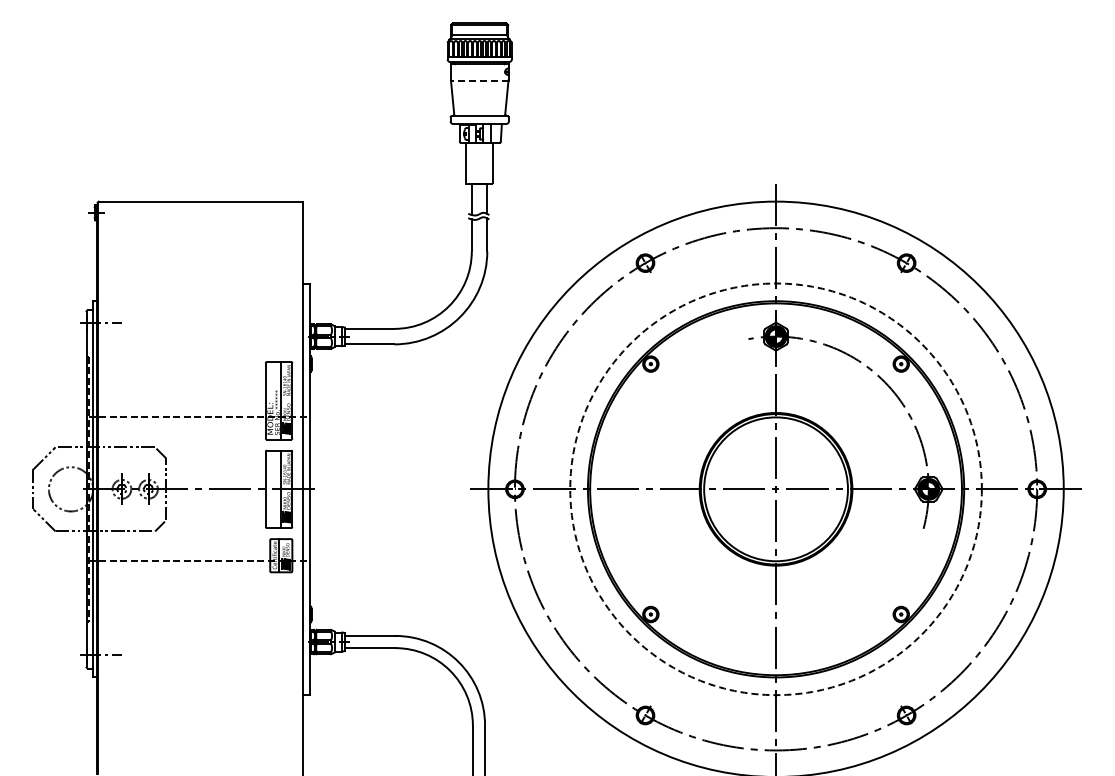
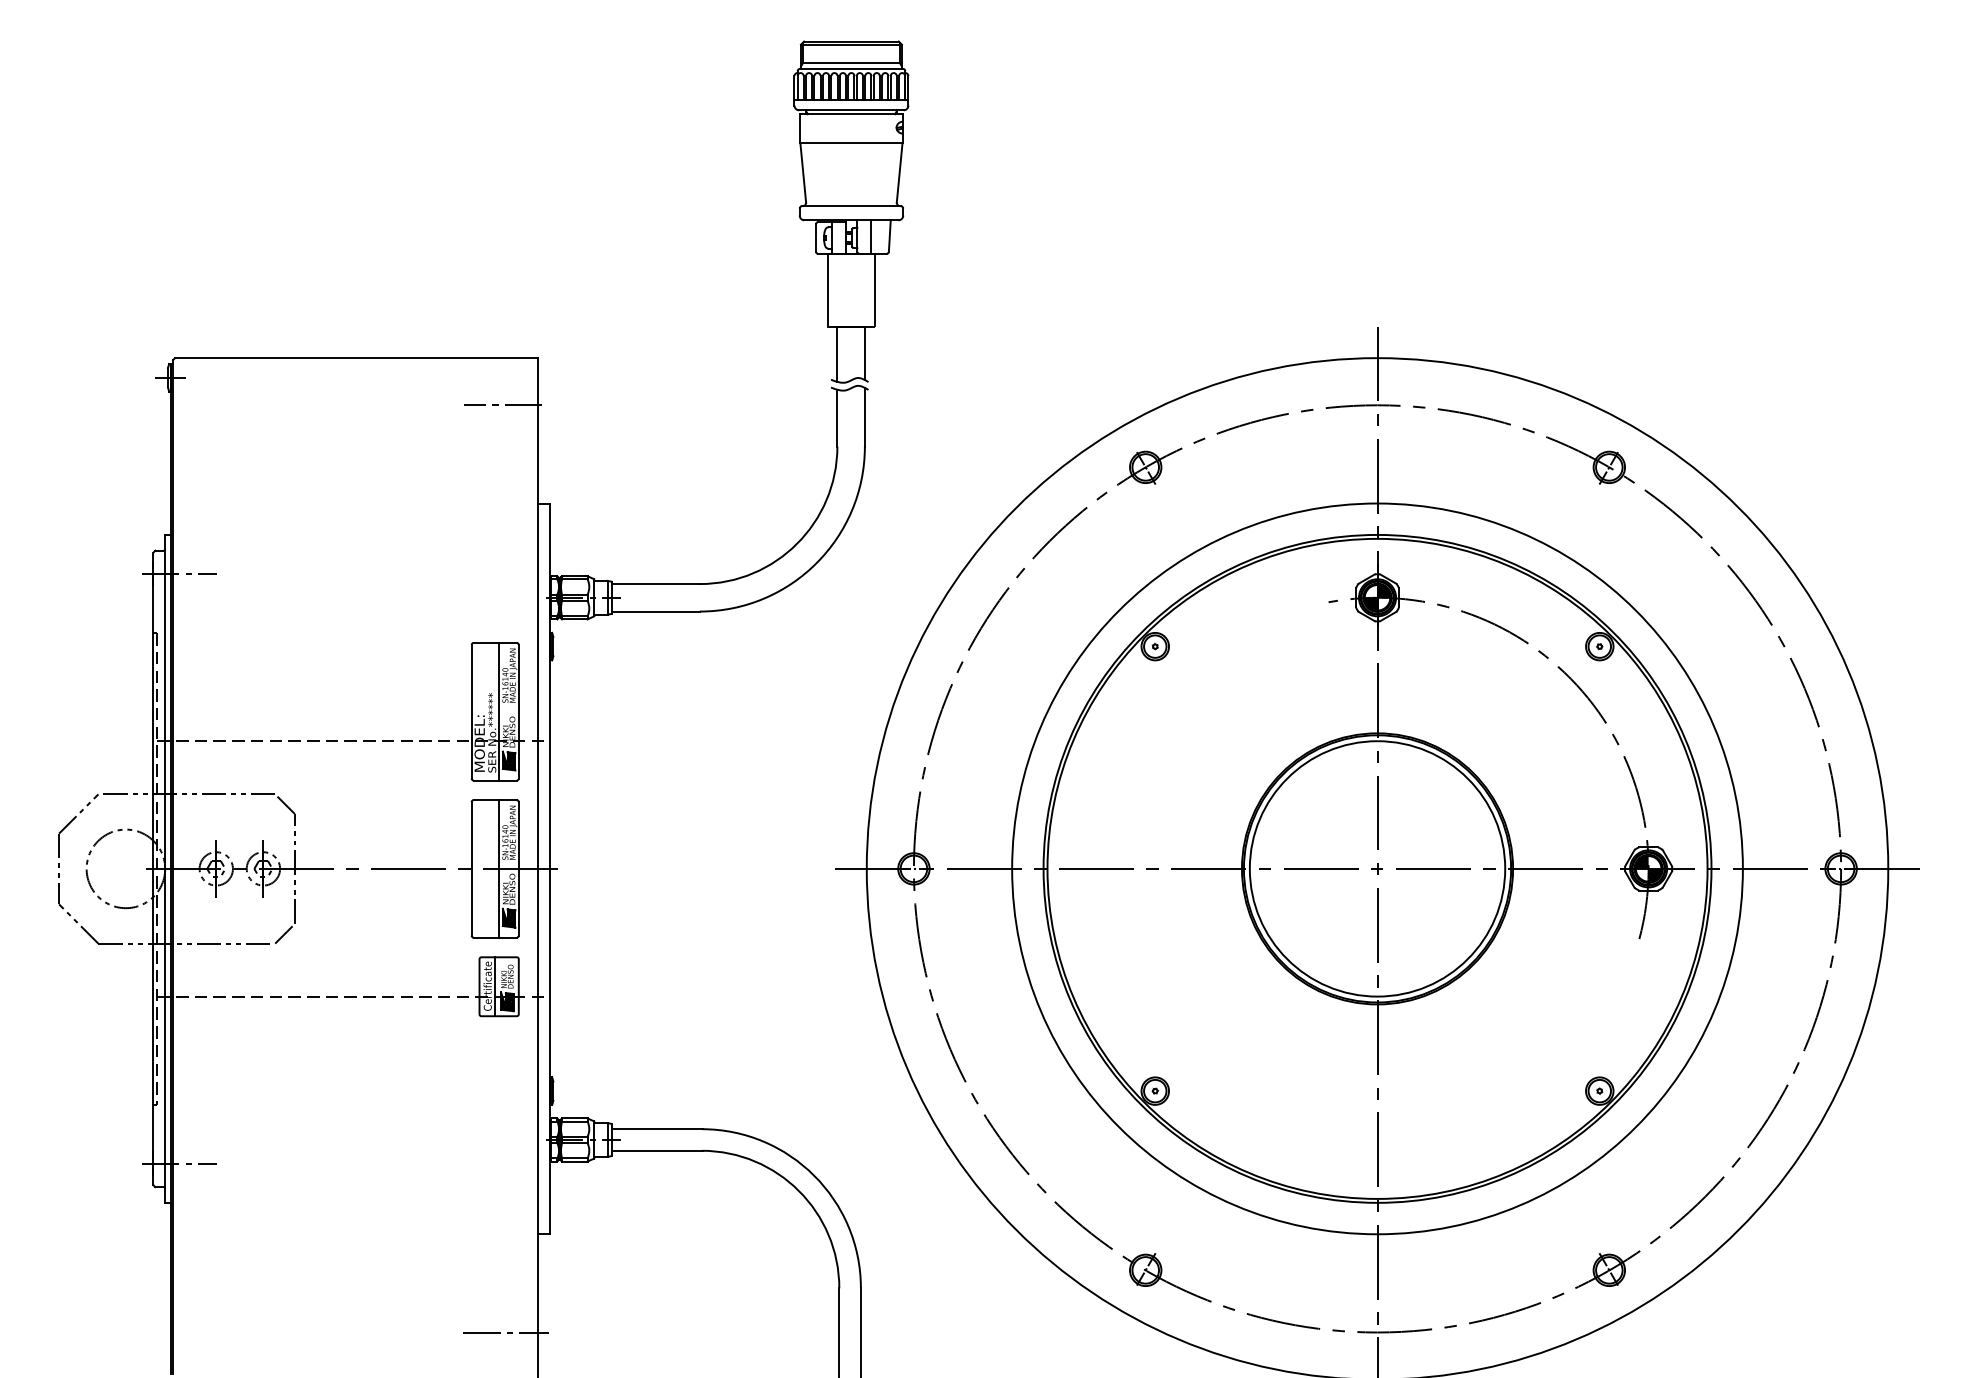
line: (479, 80) -> (851, 143), dashed -> solid
line: (283, 228) -> (503, 405), added
circle: (775, 489) -> (1376, 869), dashed -> solid
line: (285, 750) -> (506, 1332), added

